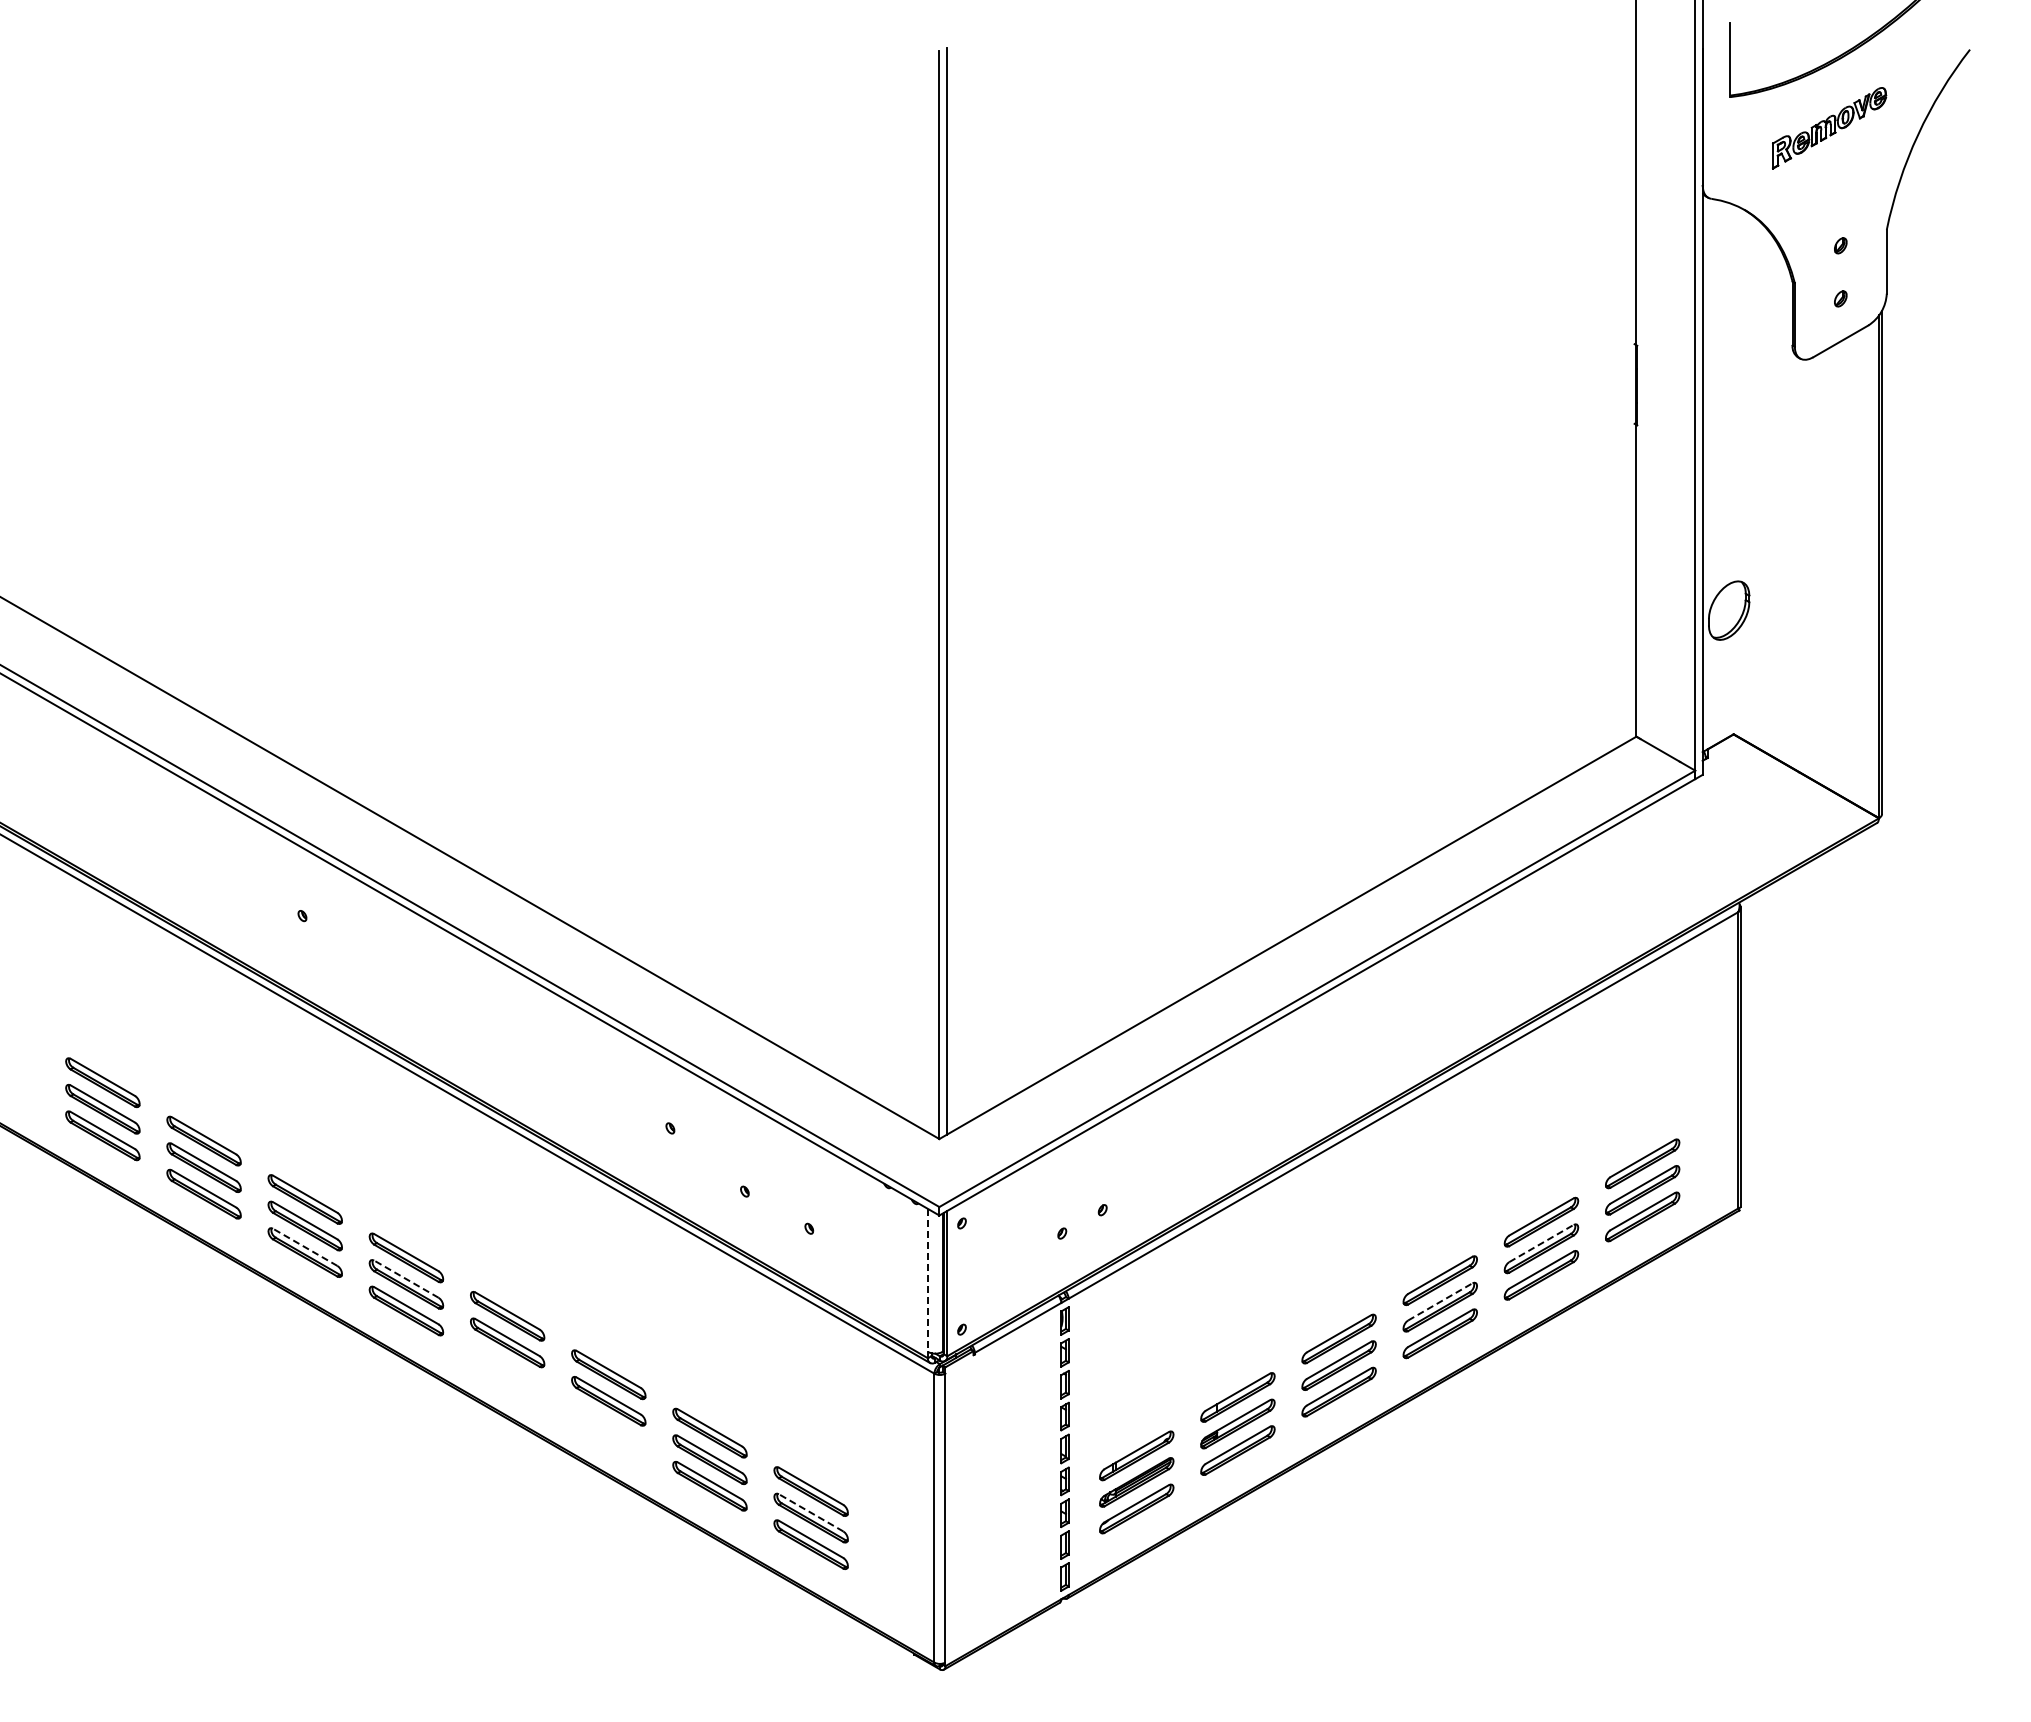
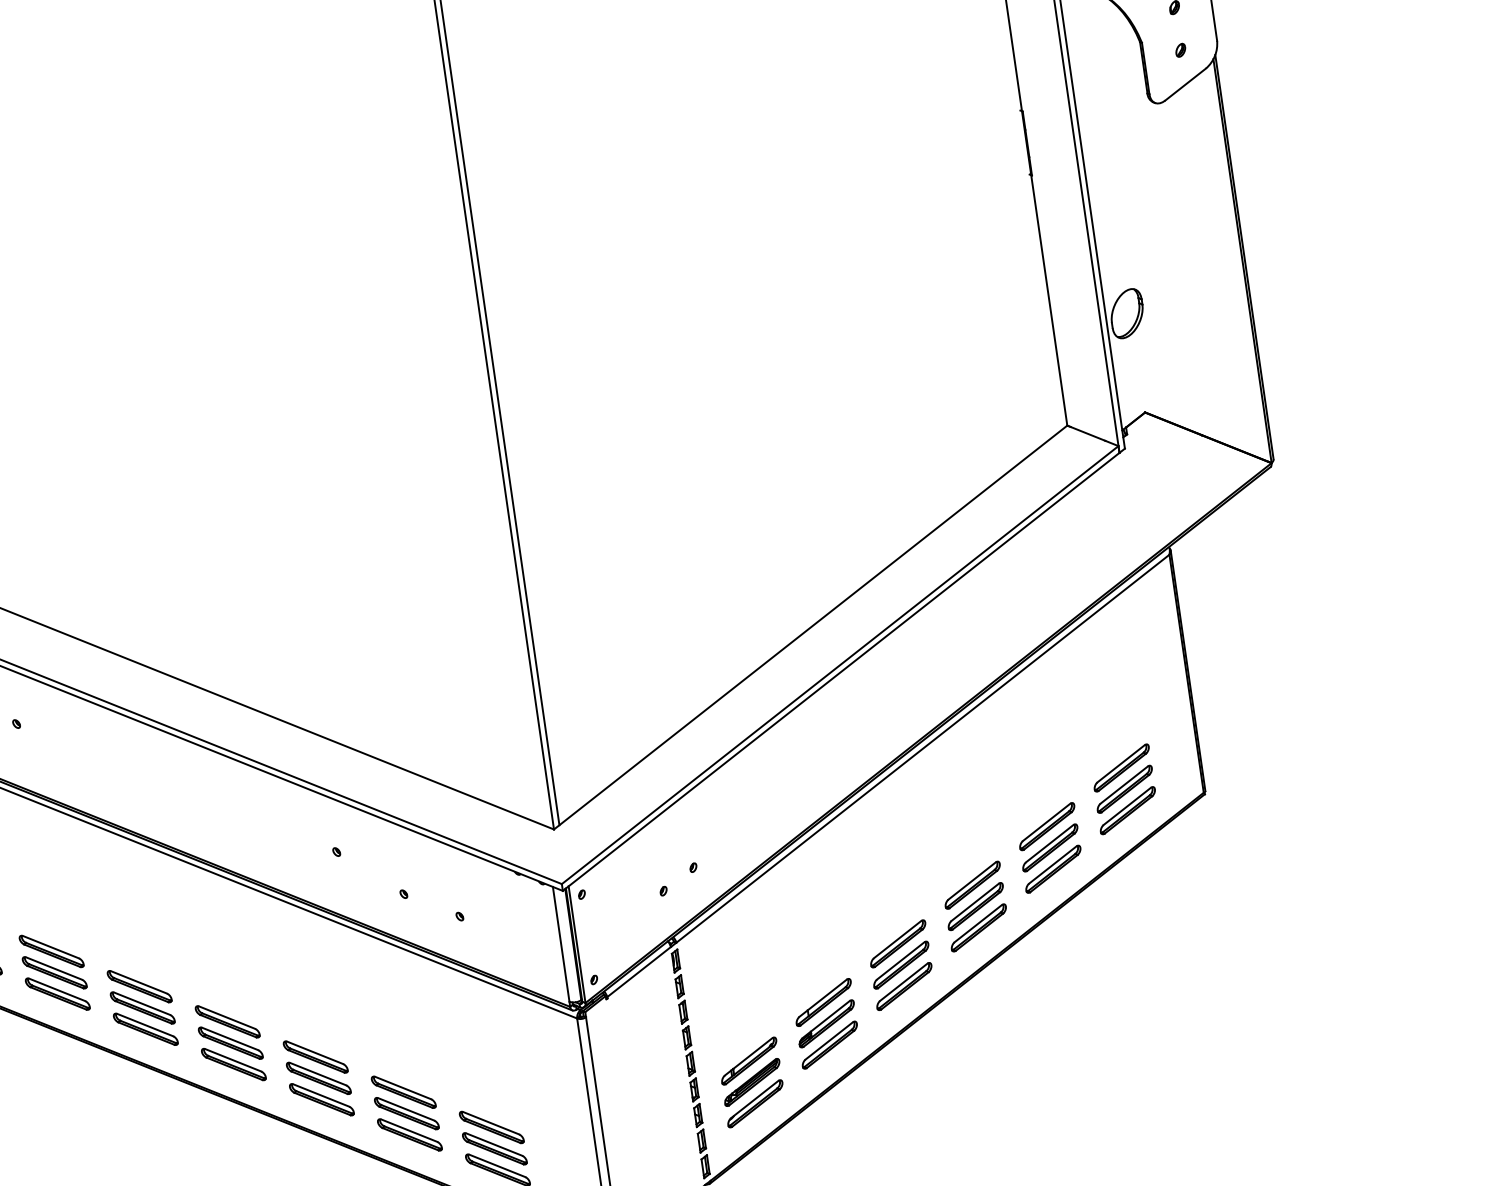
line: (1541, 1243) -> (1049, 843), dashed -> solid
line: (304, 1247) -> (56, 990), dashed -> solid
line: (406, 1278) -> (142, 1003), dashed -> solid
line: (927, 1280) -> (560, 944), dashed -> solid
line: (1440, 1301) -> (975, 901), dashed -> solid
part: (507, 1369) -> (233, 1064), added
part: (608, 1427) -> (321, 1099), added
line: (810, 1512) -> (493, 1144), dashed -> solid

